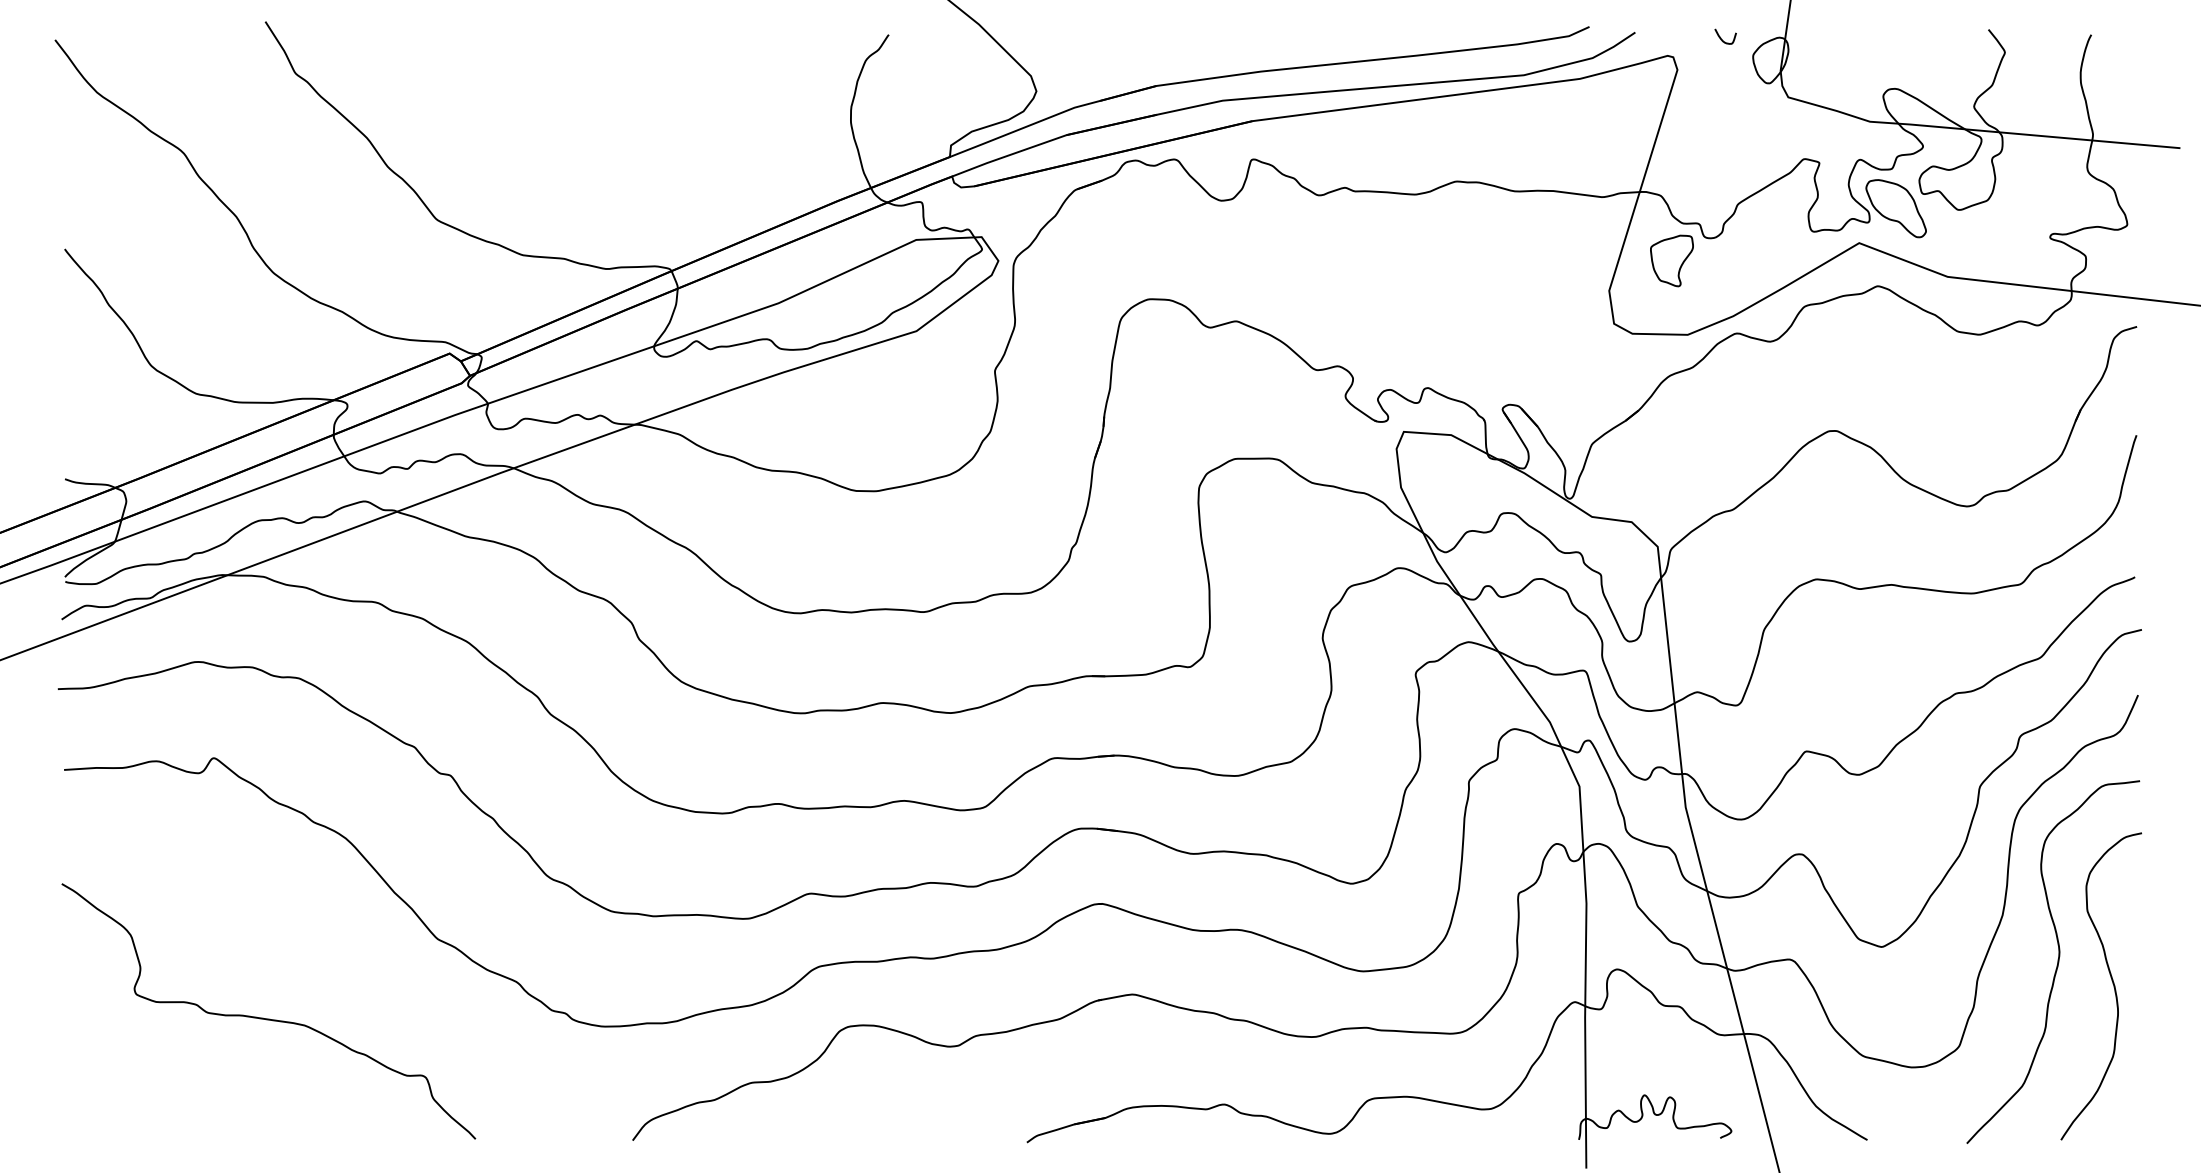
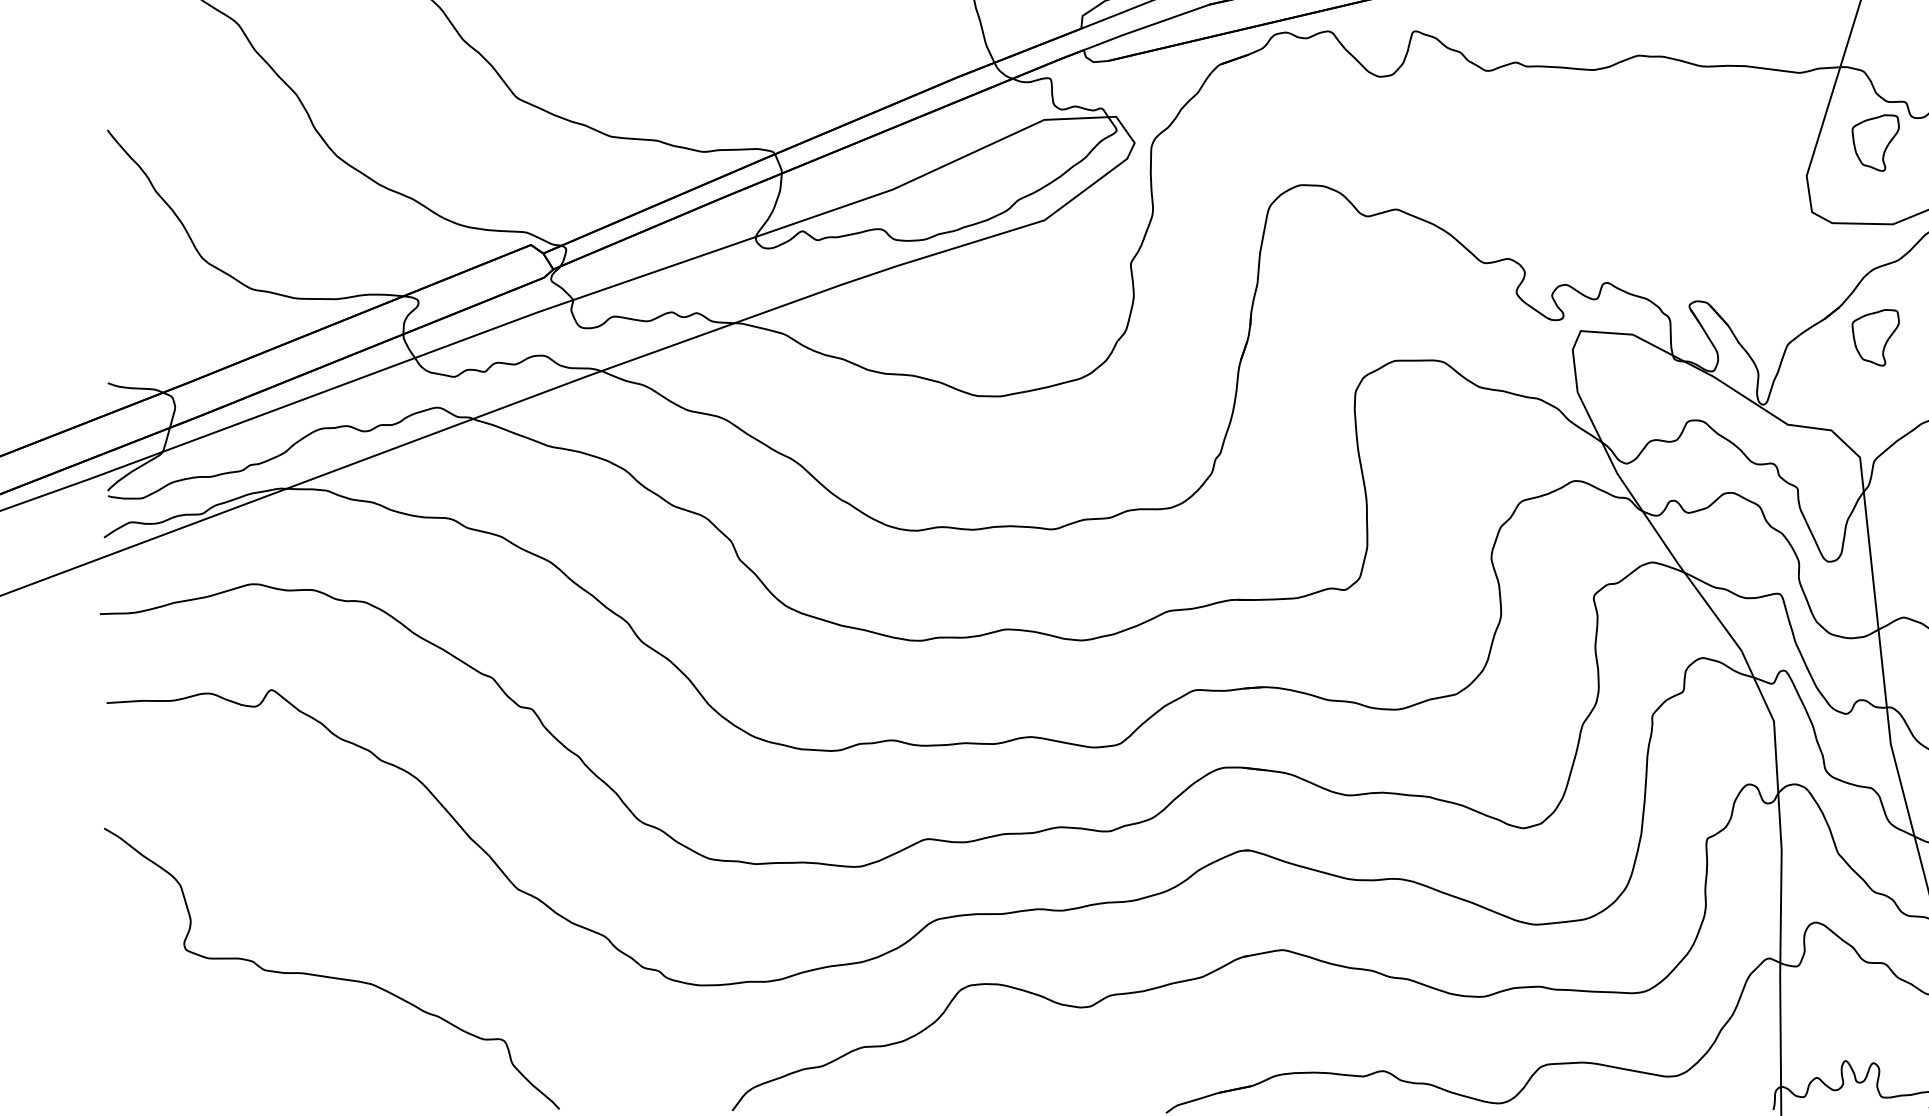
part: (1671, 437) -> (1875, 337), added

